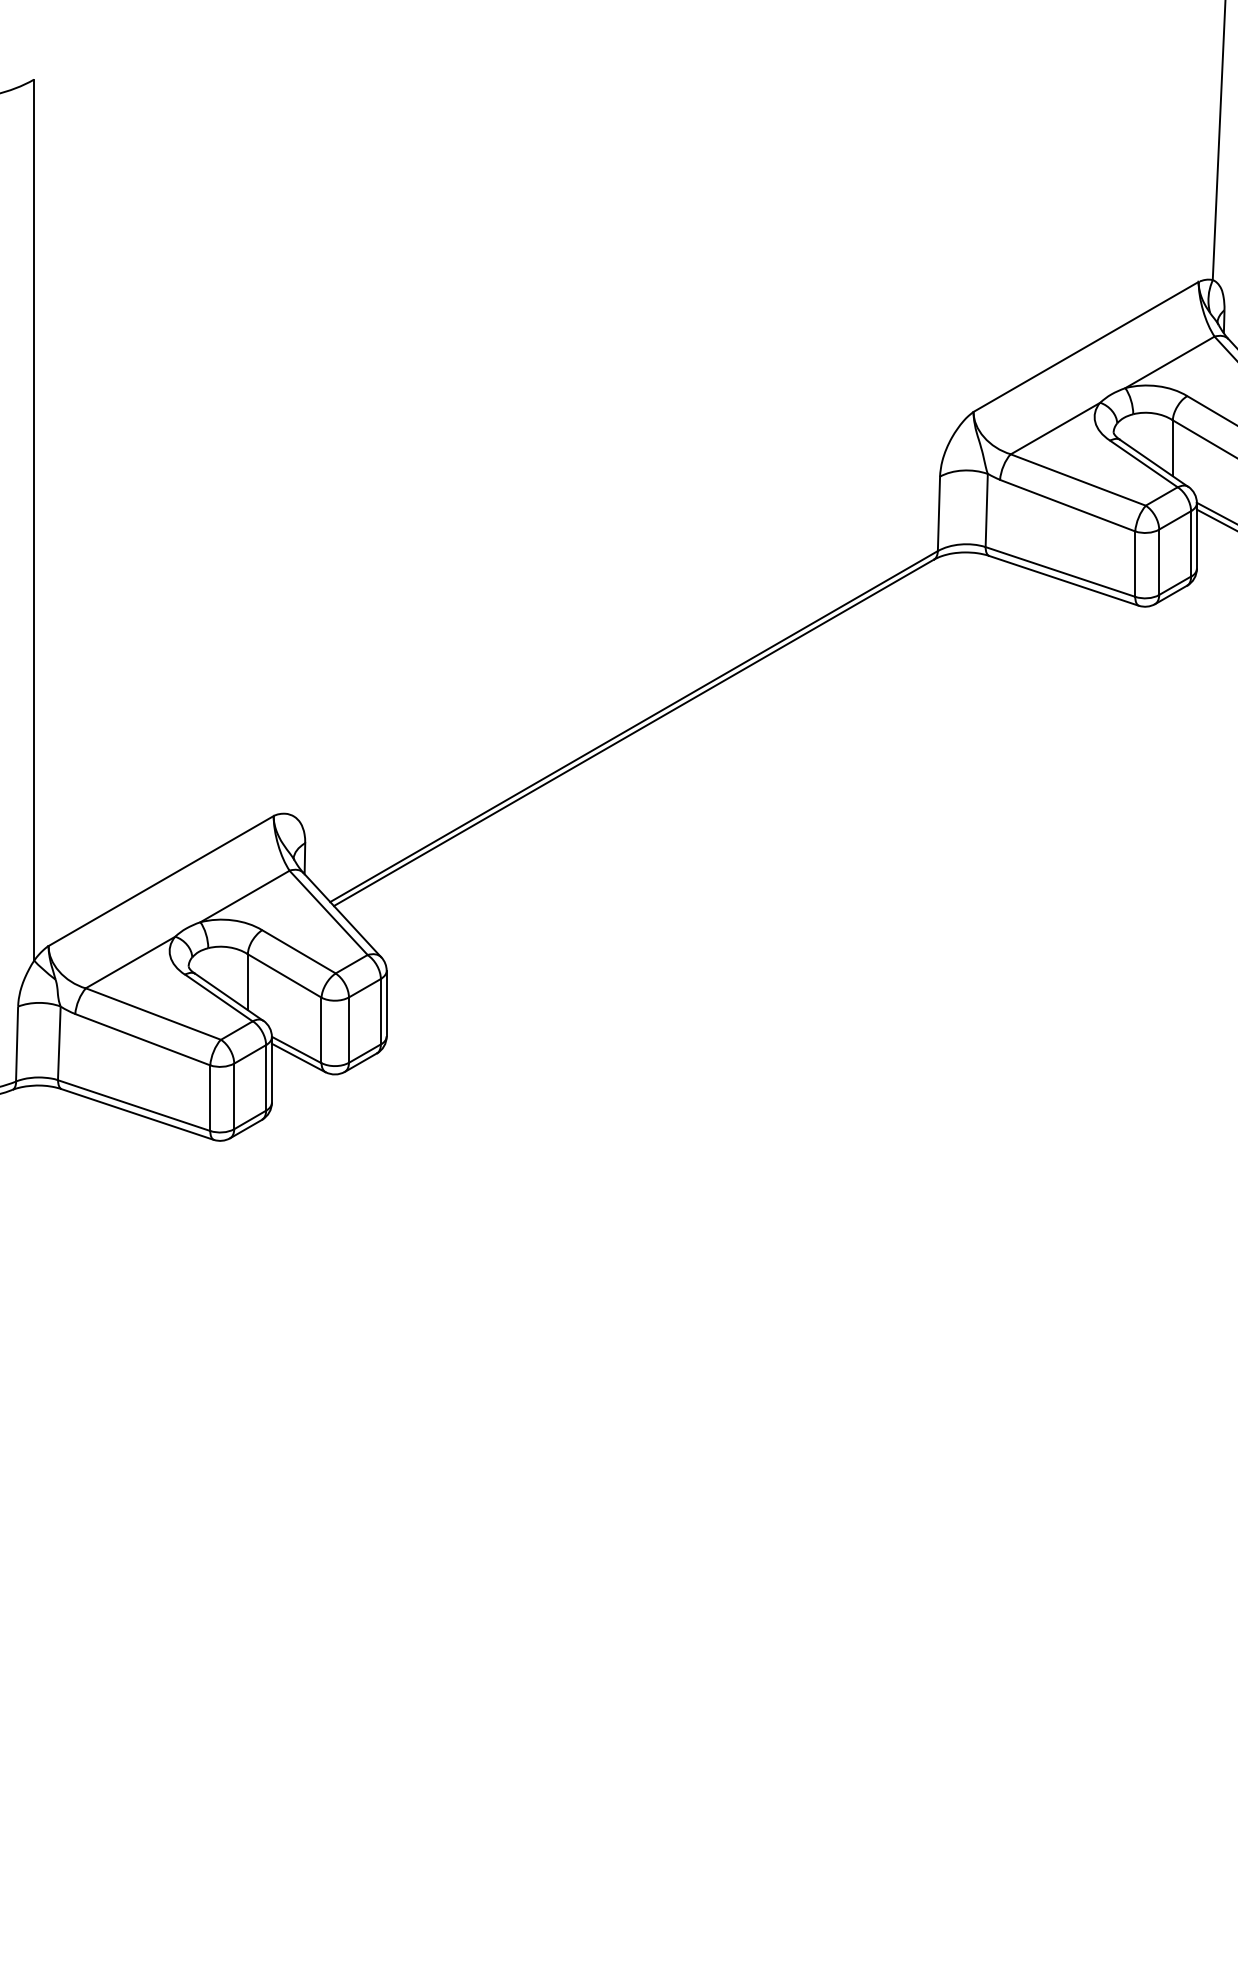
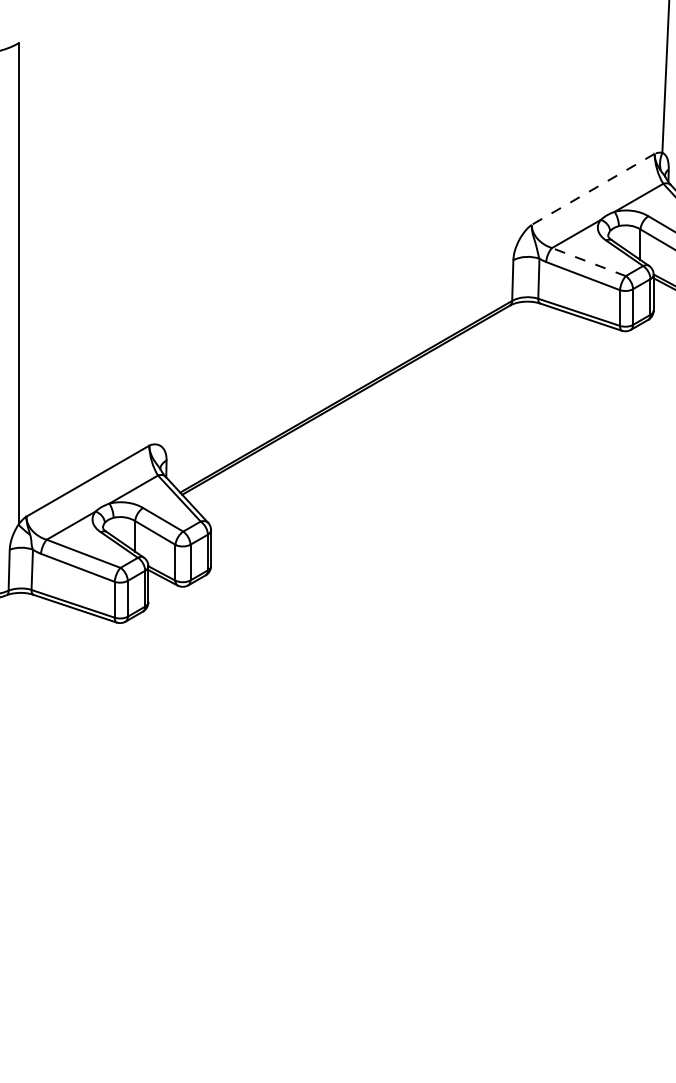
line: (1084, 347) -> (592, 189), solid -> dashed
line: (1077, 478) -> (588, 261), solid -> dashed

